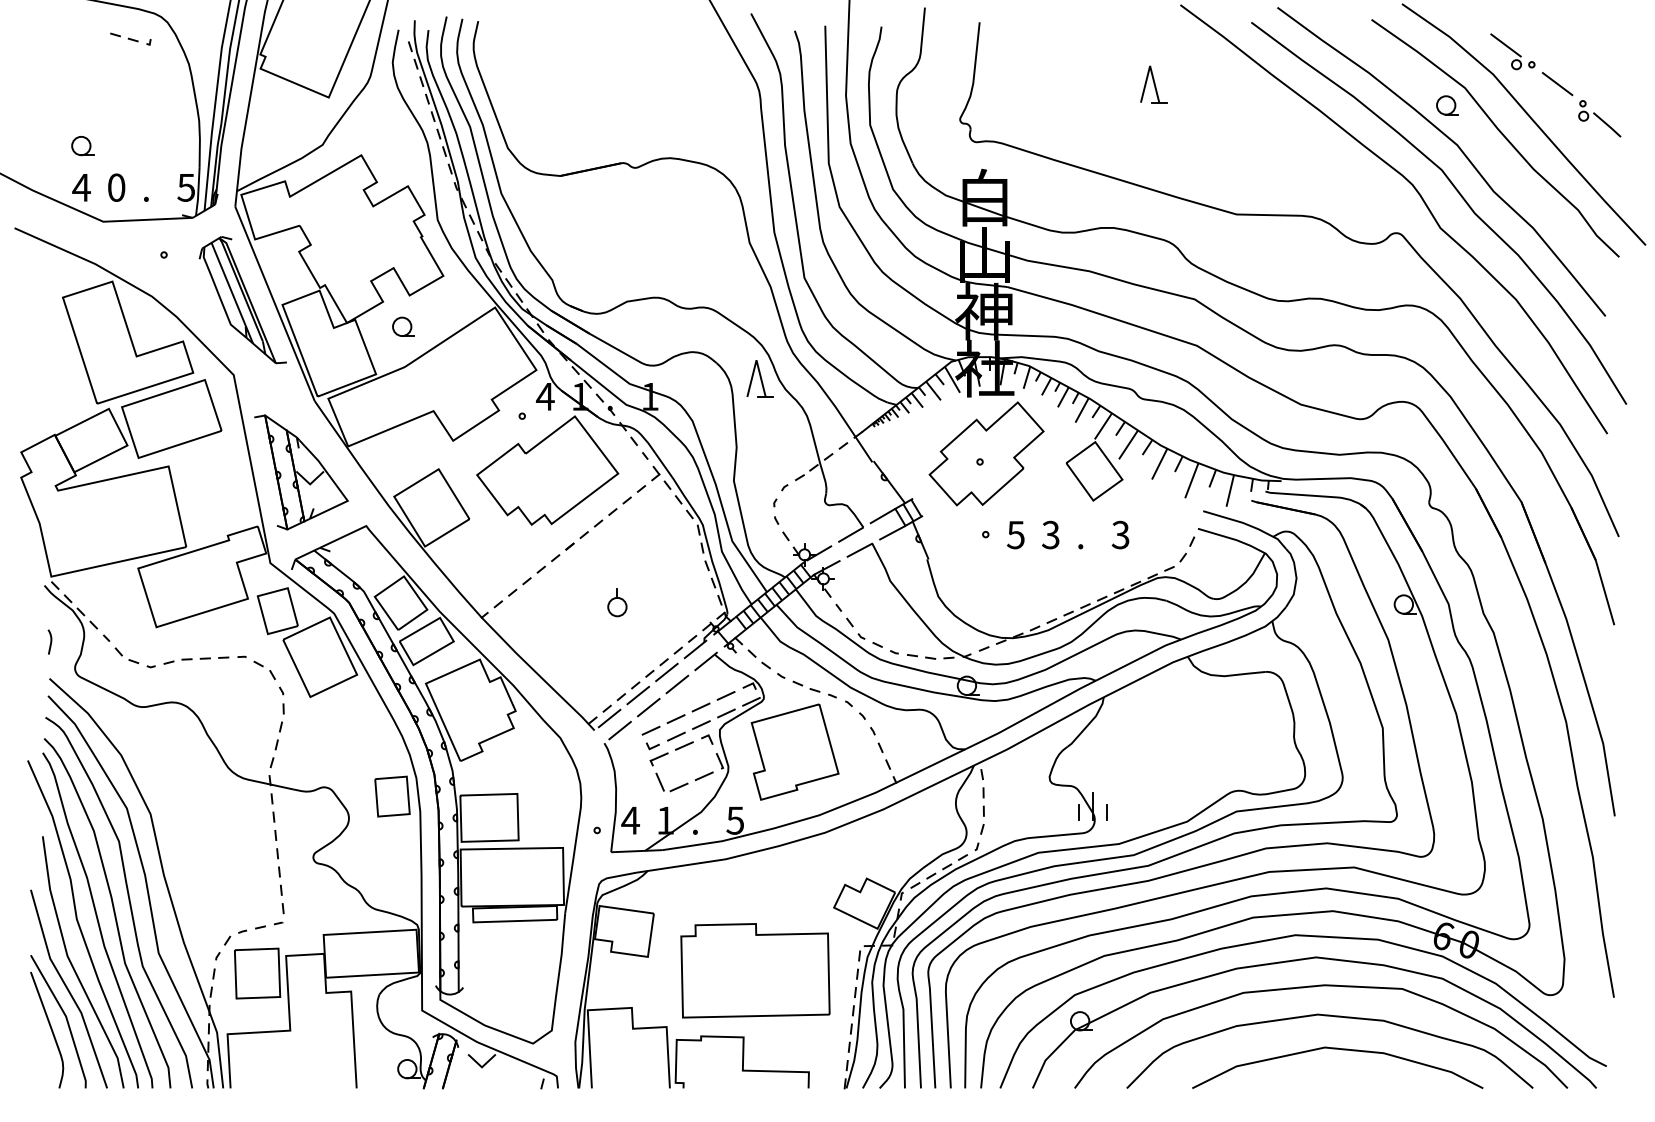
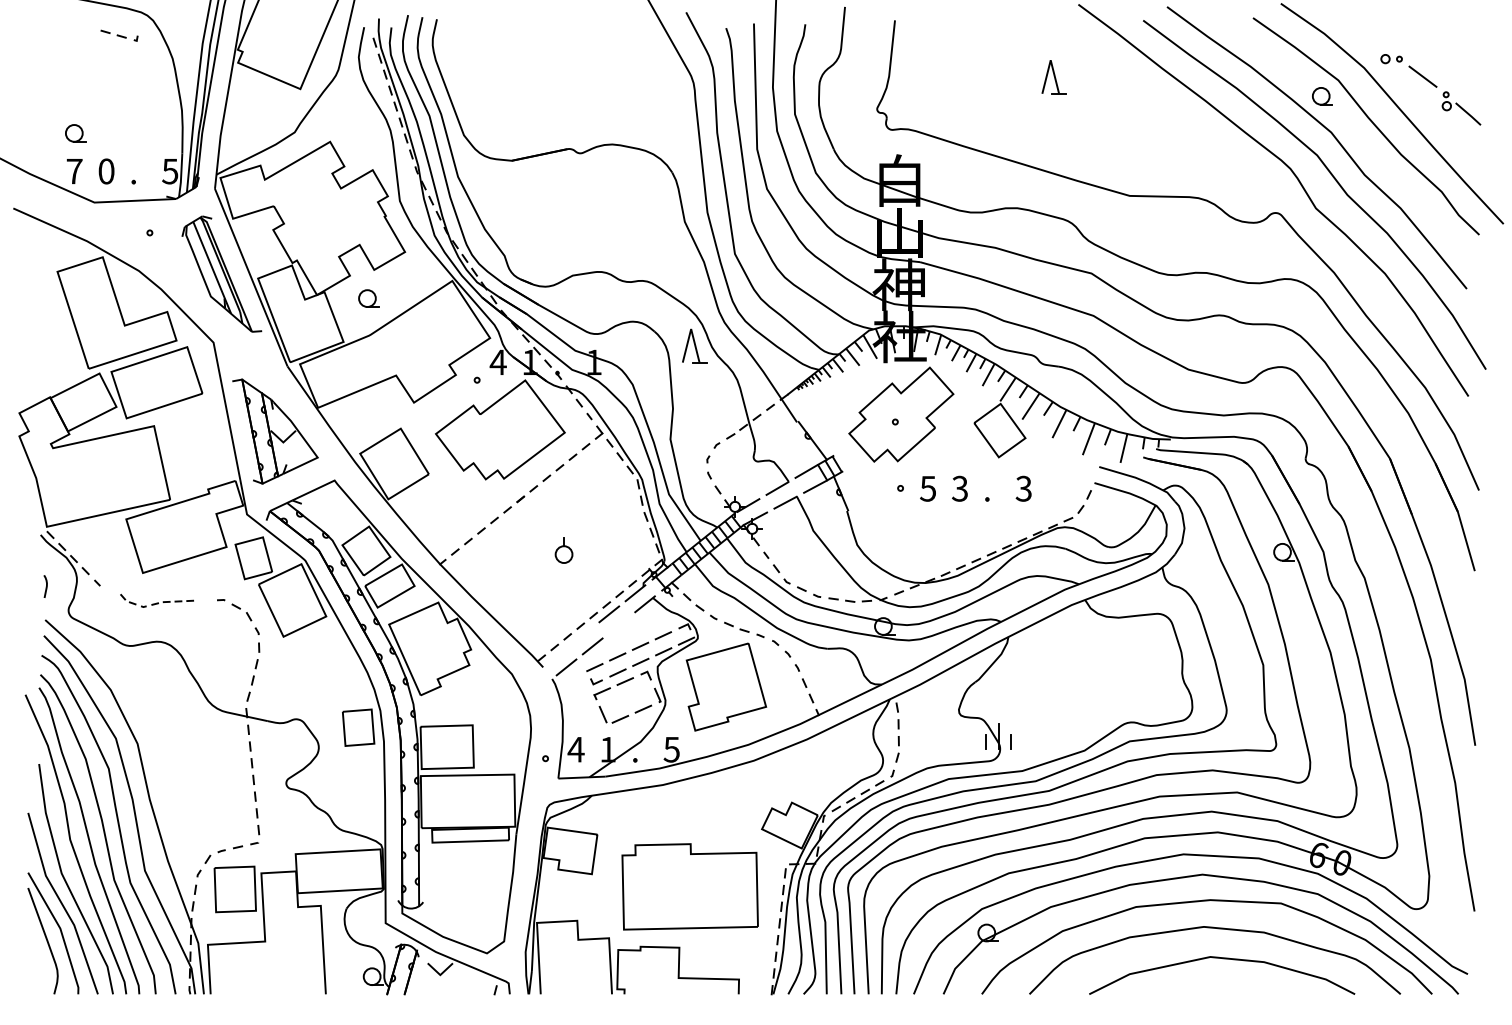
line: (1505, 45) -> (1375, 41), removed
text: (81, 187) -> (74, 171), 4 -> 7
part: (171, 657) -> (156, 600), size x0.7
line: (676, 684) -> (618, 625), removed
line: (637, 695) -> (582, 635), removed
line: (609, 718) -> (556, 656), removed

